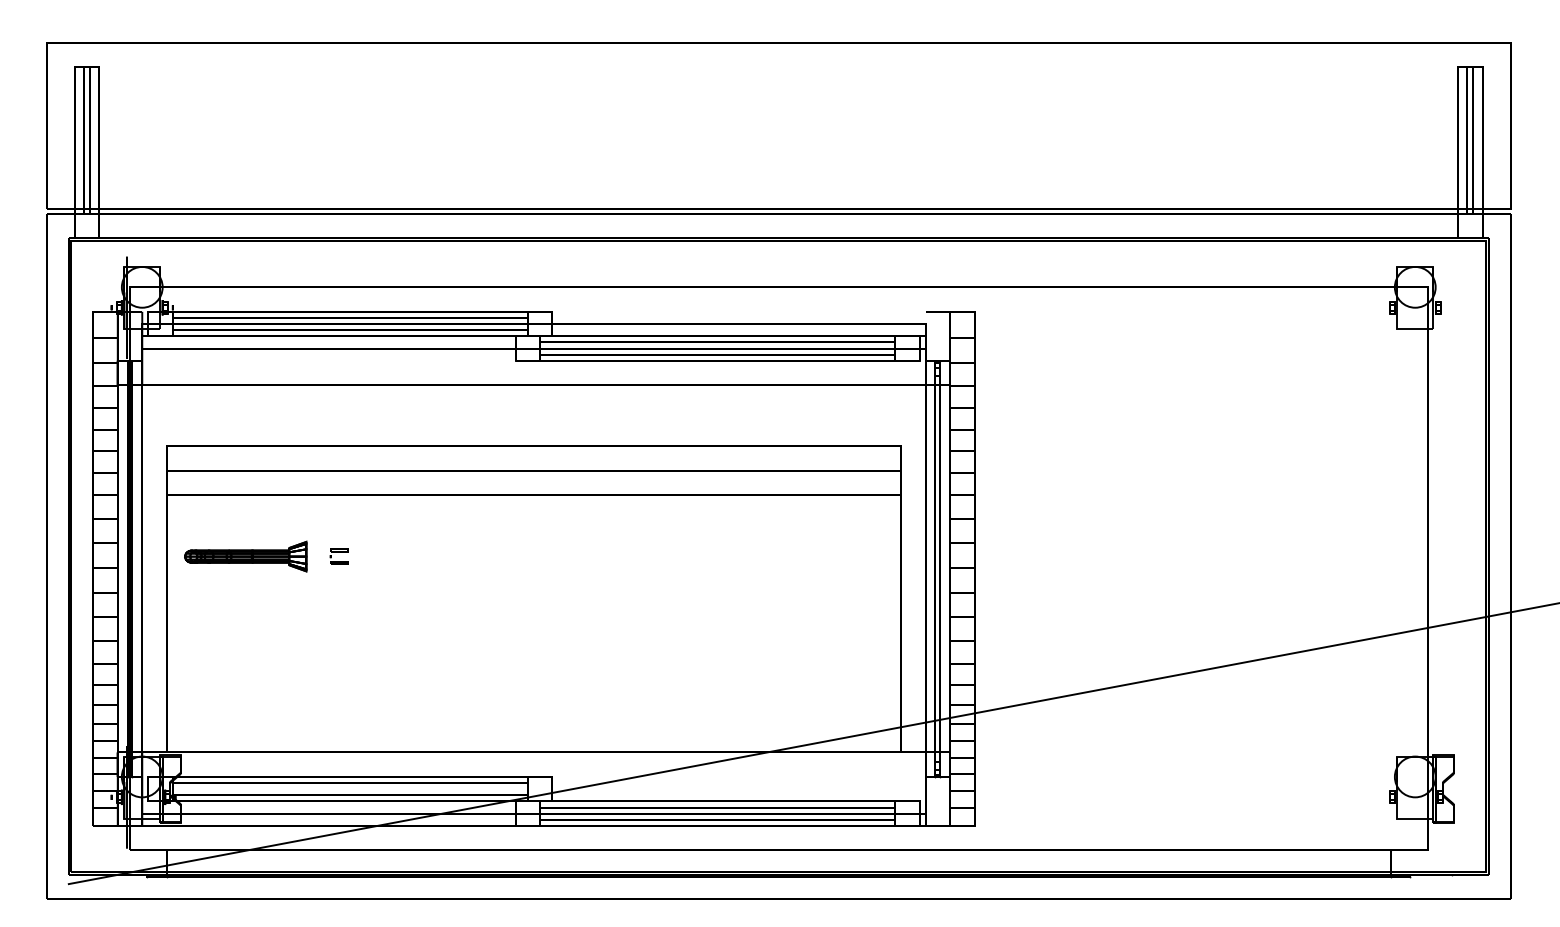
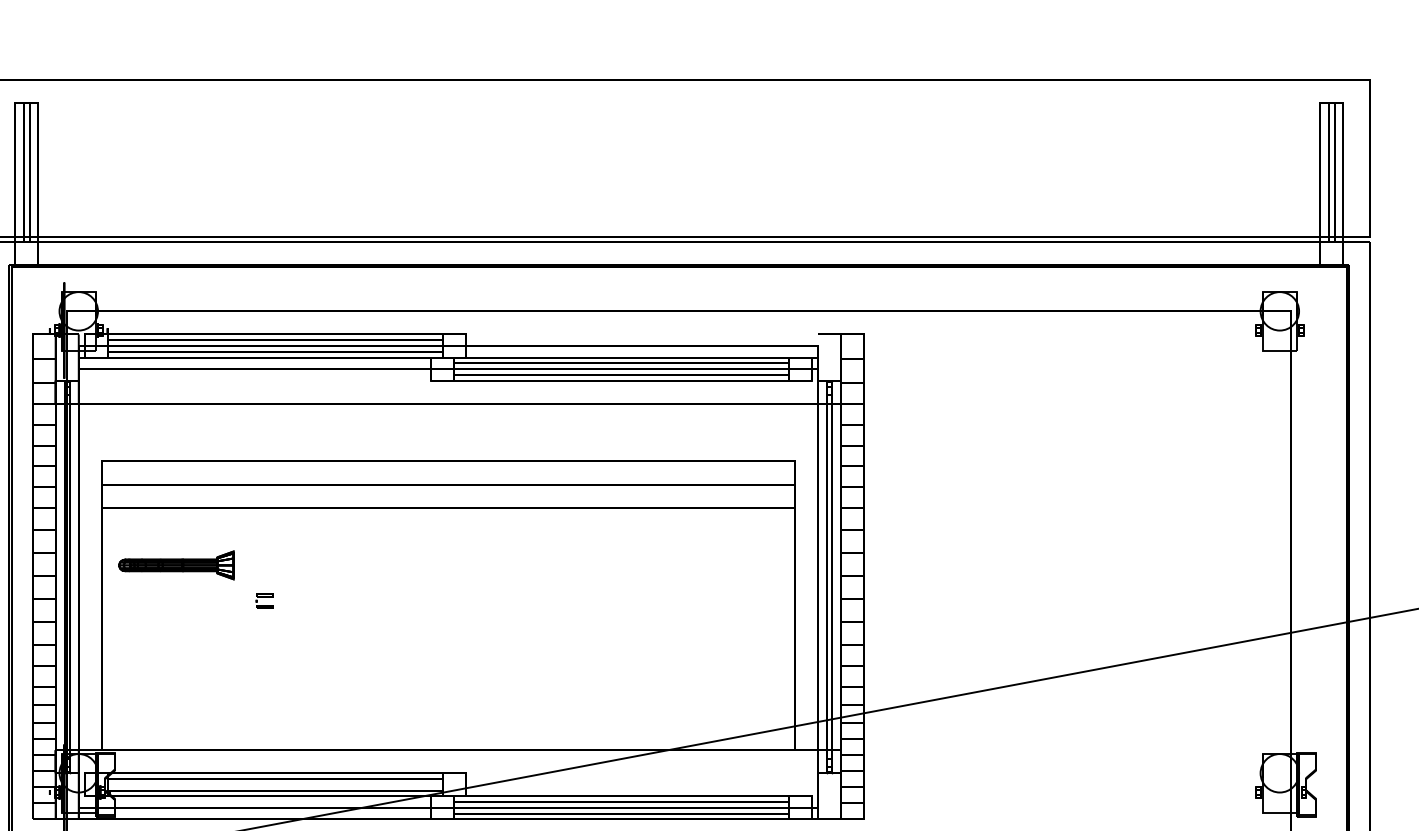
part: (338, 556) -> (263, 601), moved

